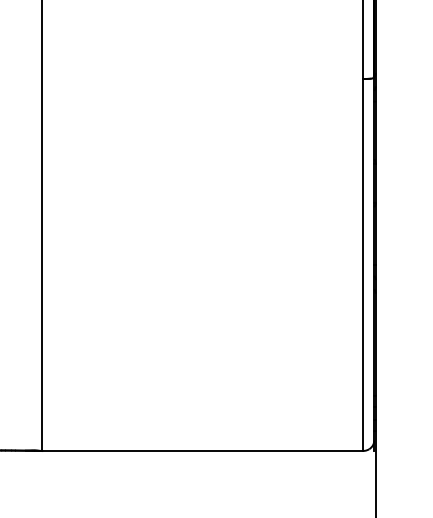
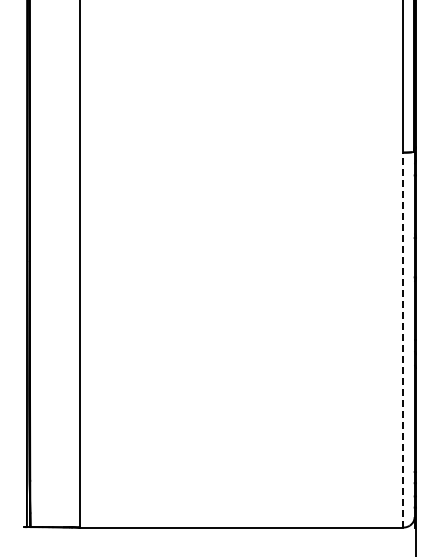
line: (363, 264) -> (403, 339), solid -> dashed

